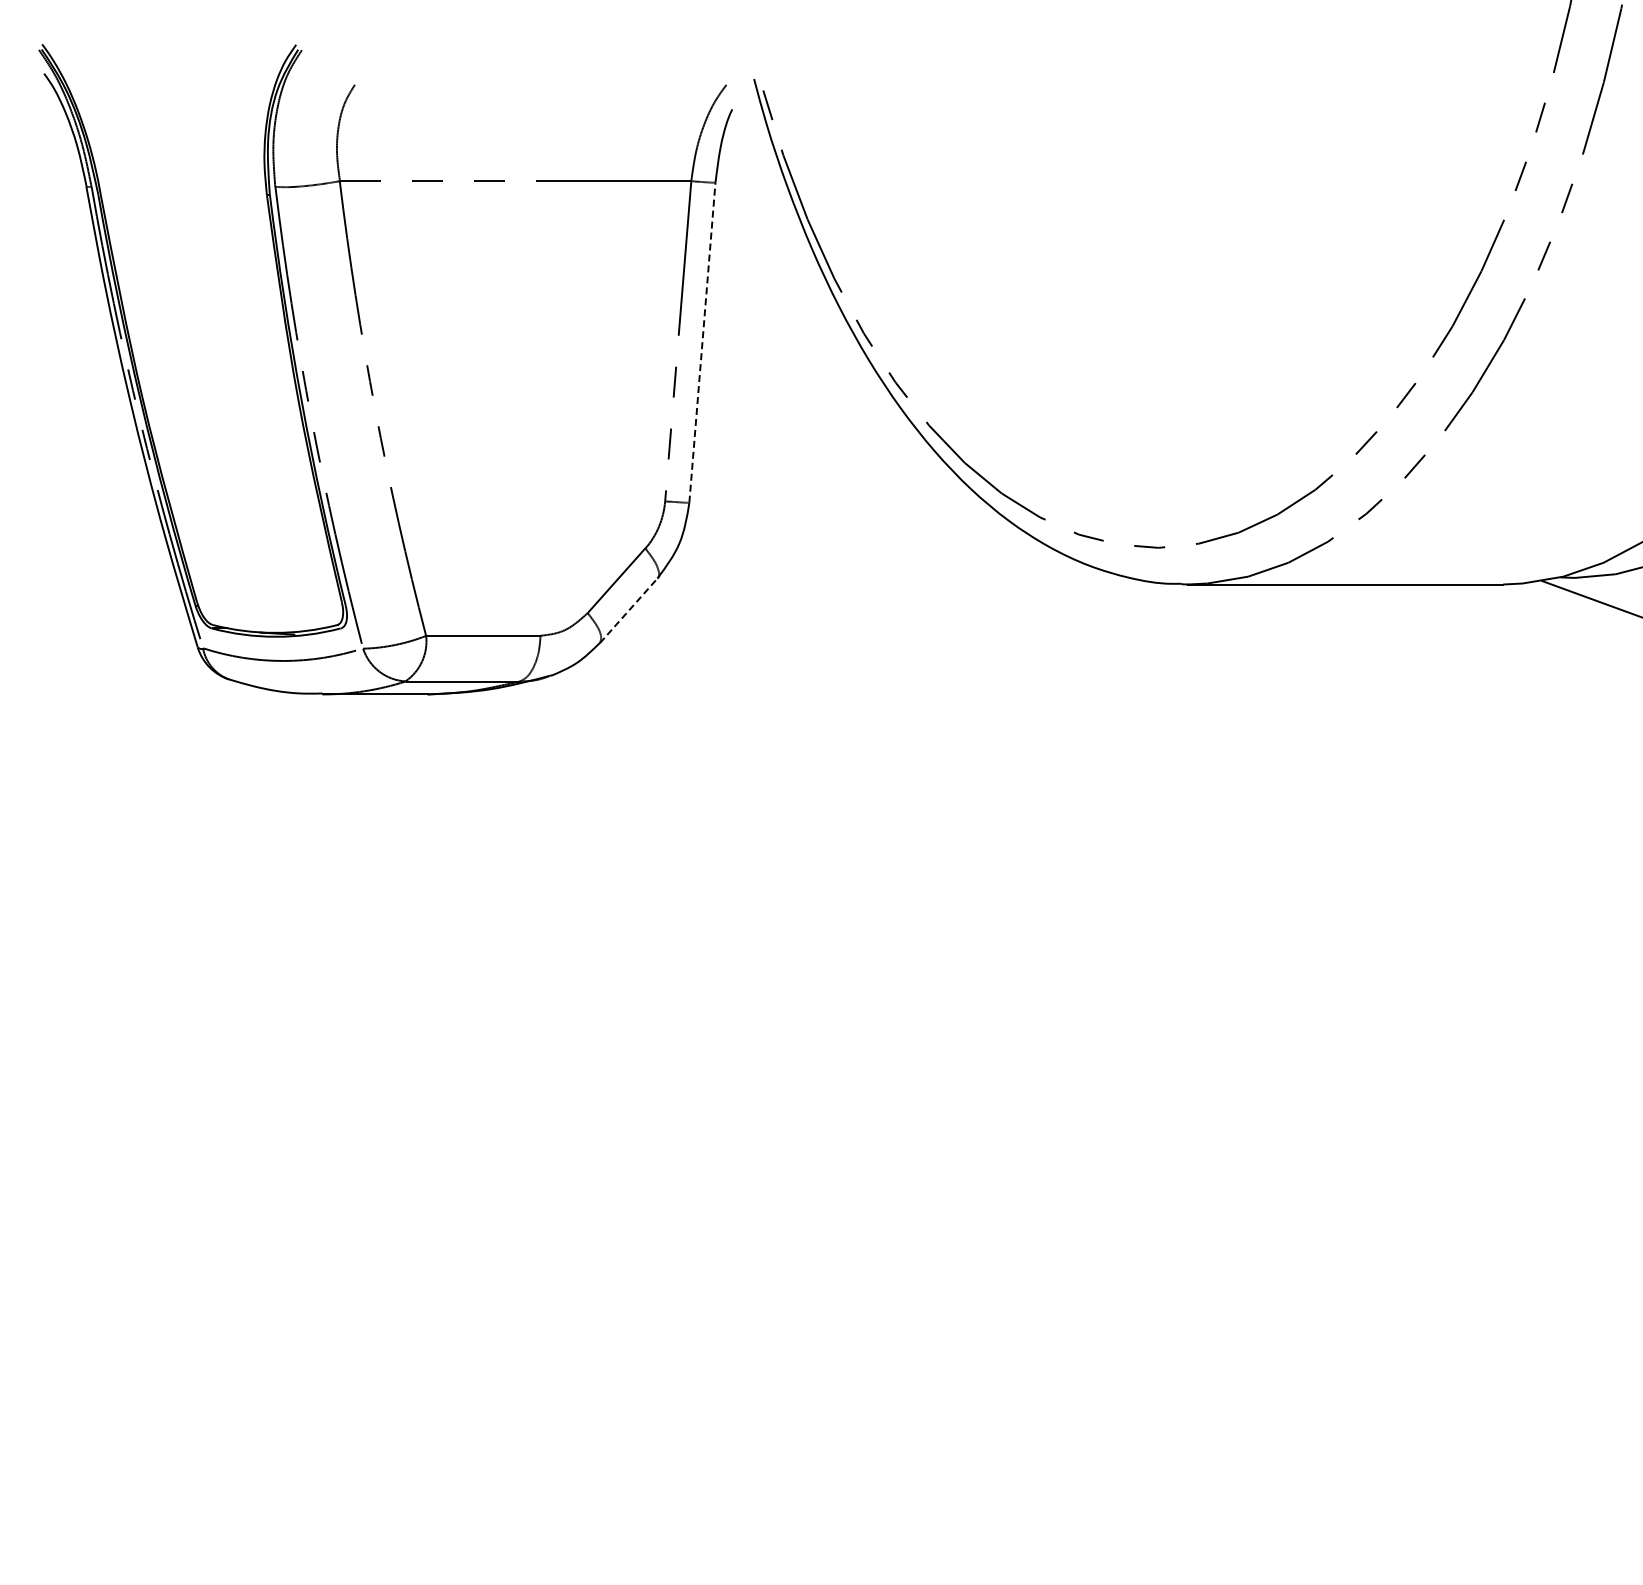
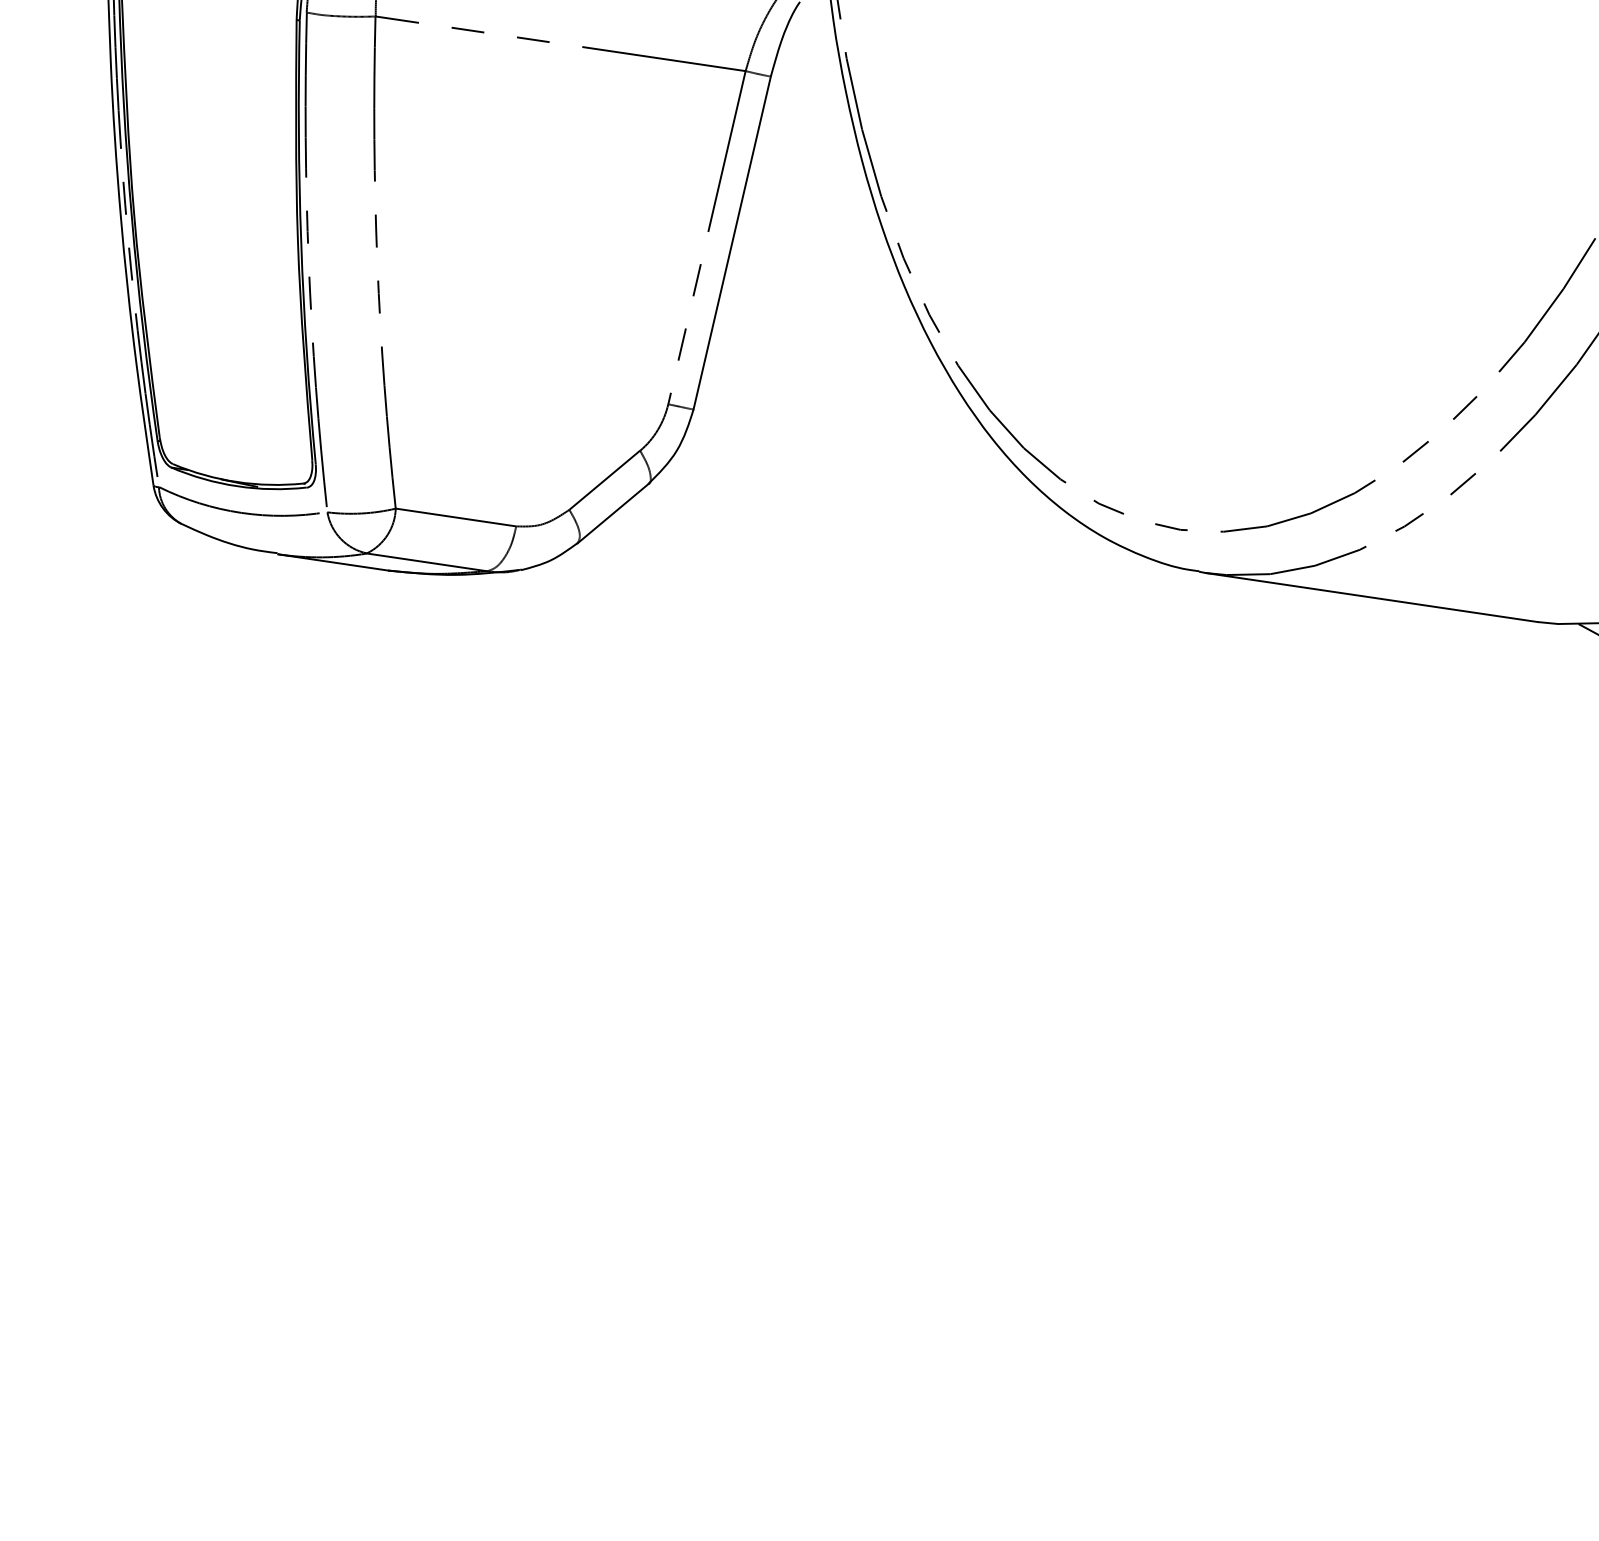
line: (702, 342) -> (732, 242), dashed -> solid
line: (629, 610) -> (613, 513), dashed -> solid

